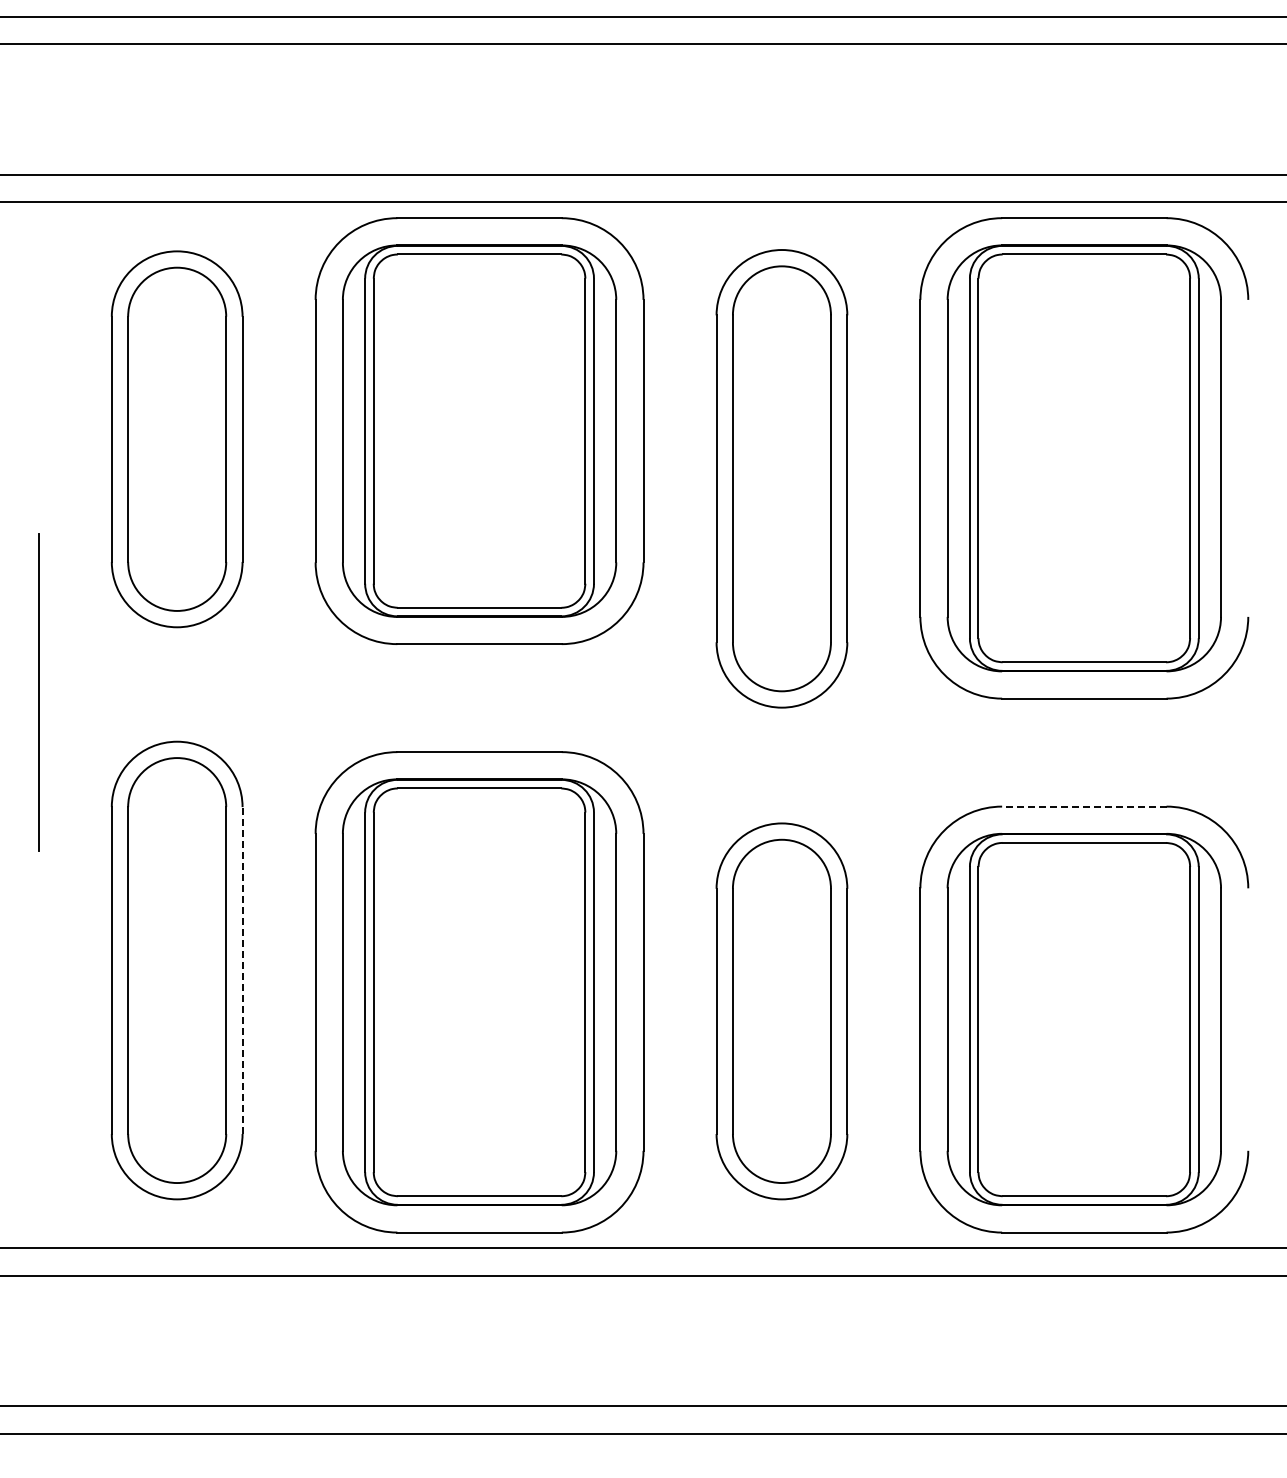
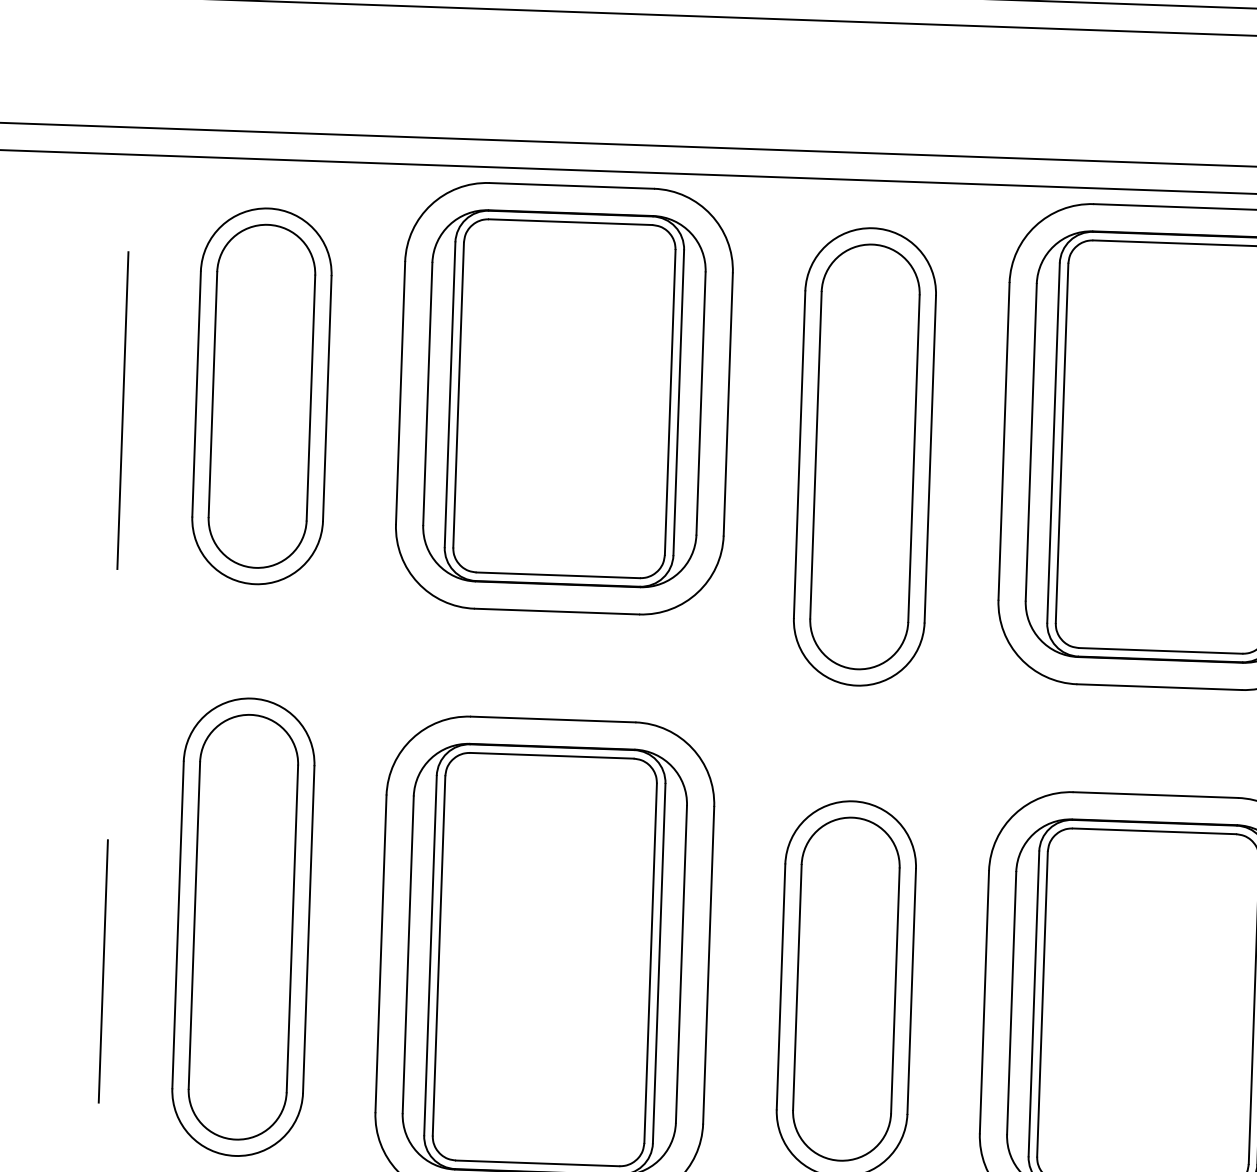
line: (38, 692) -> (122, 410), moved
line: (1083, 806) -> (1154, 794), dashed -> solid
line: (242, 970) -> (308, 929), dashed -> solid
line: (38, 1019) -> (103, 971), added

